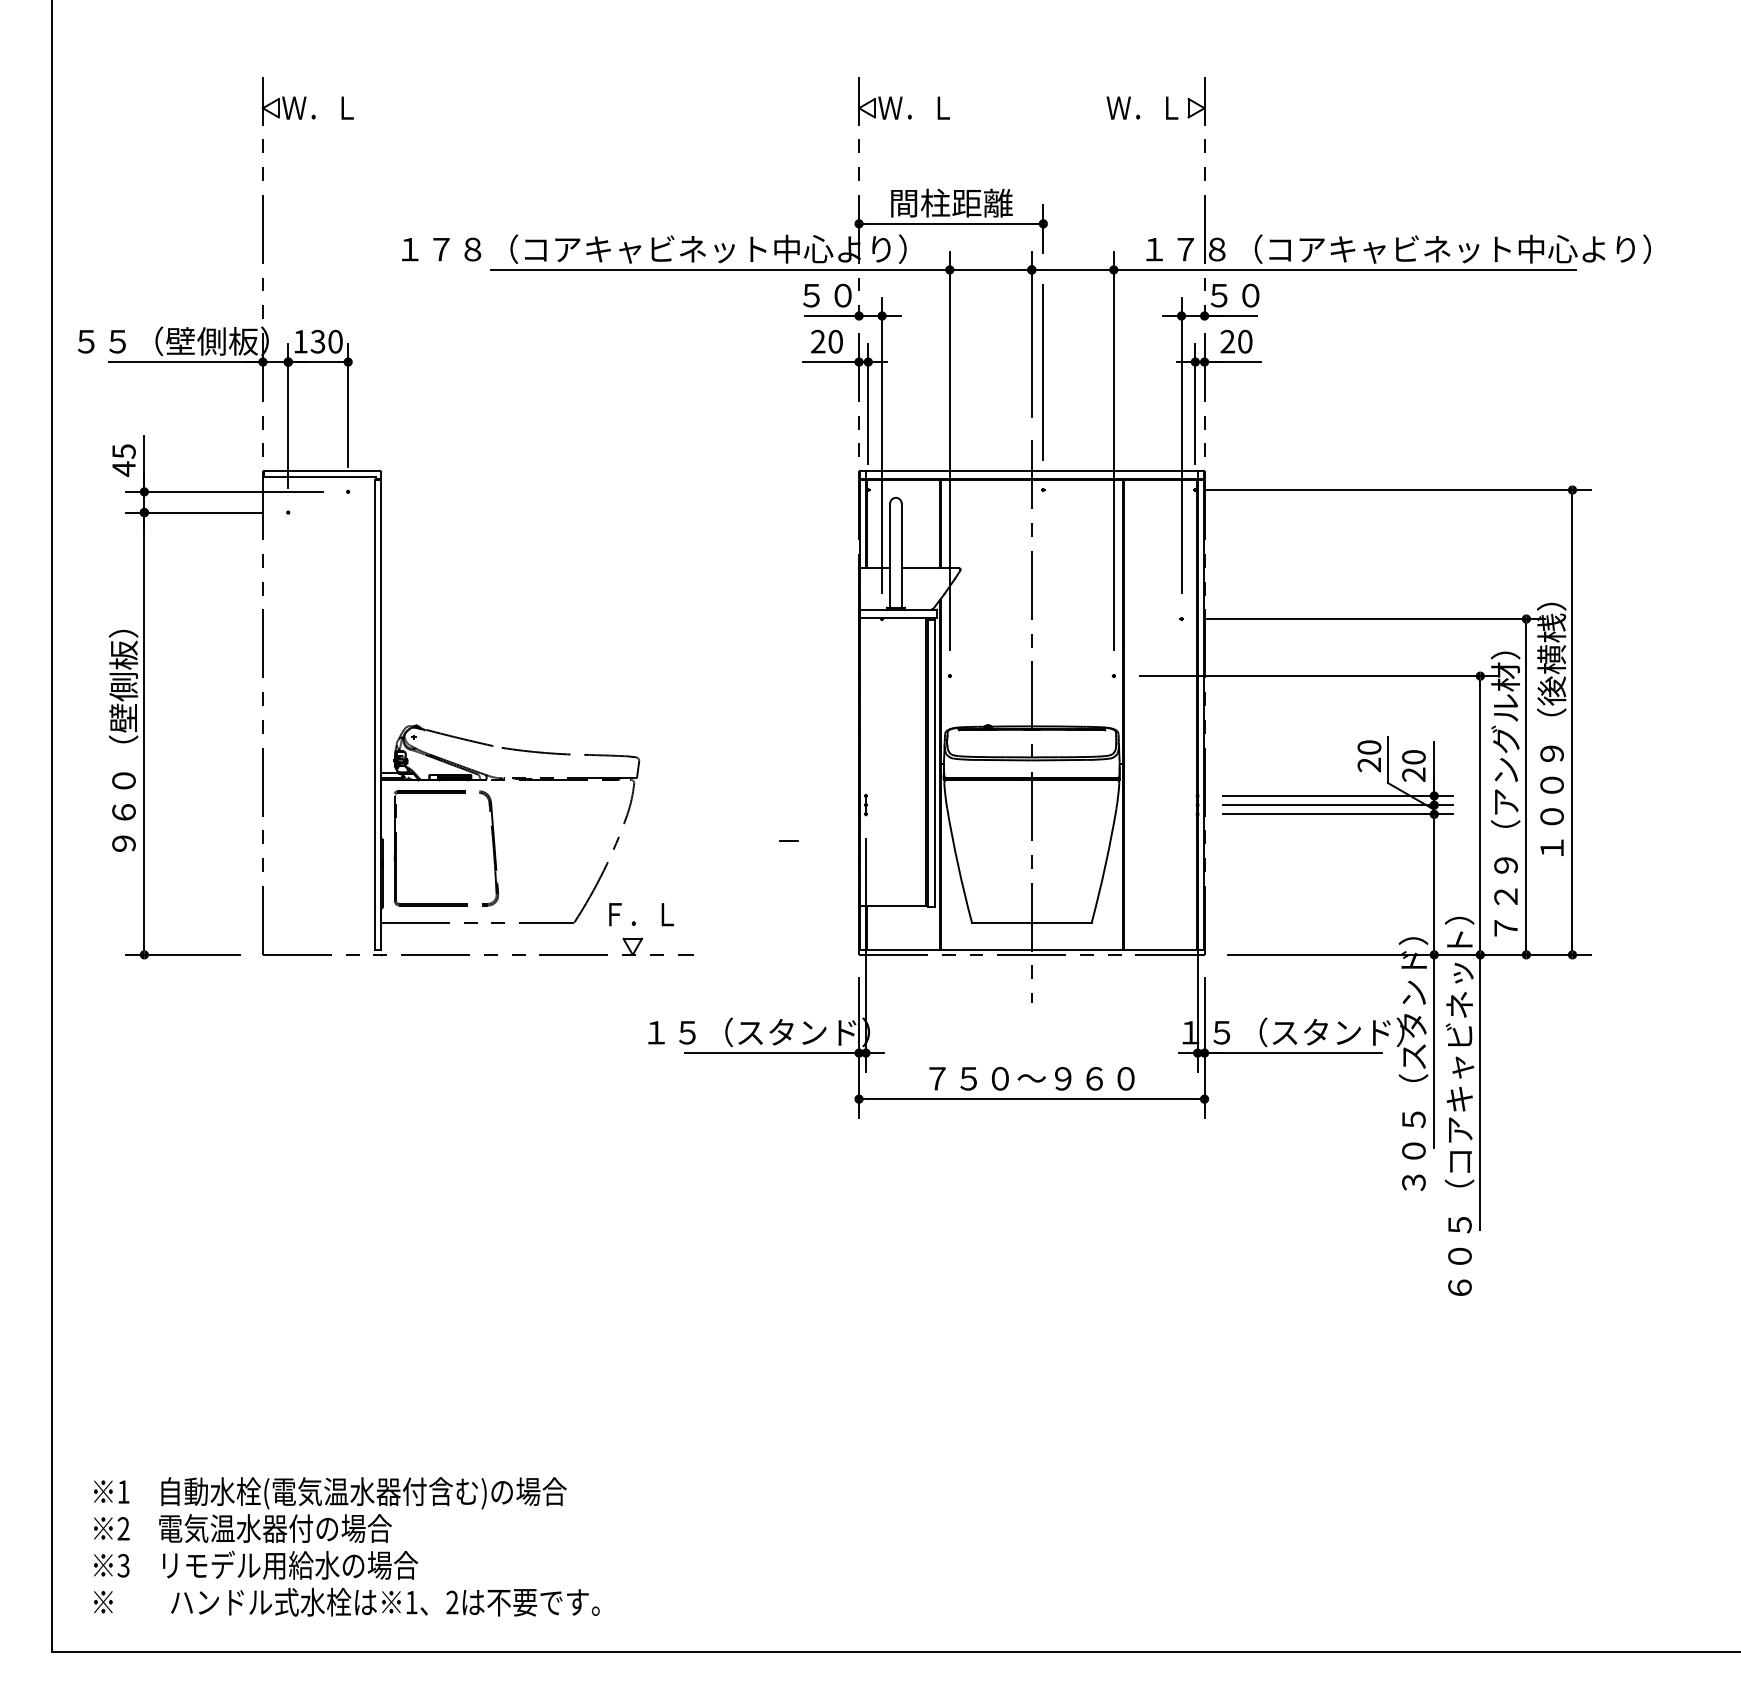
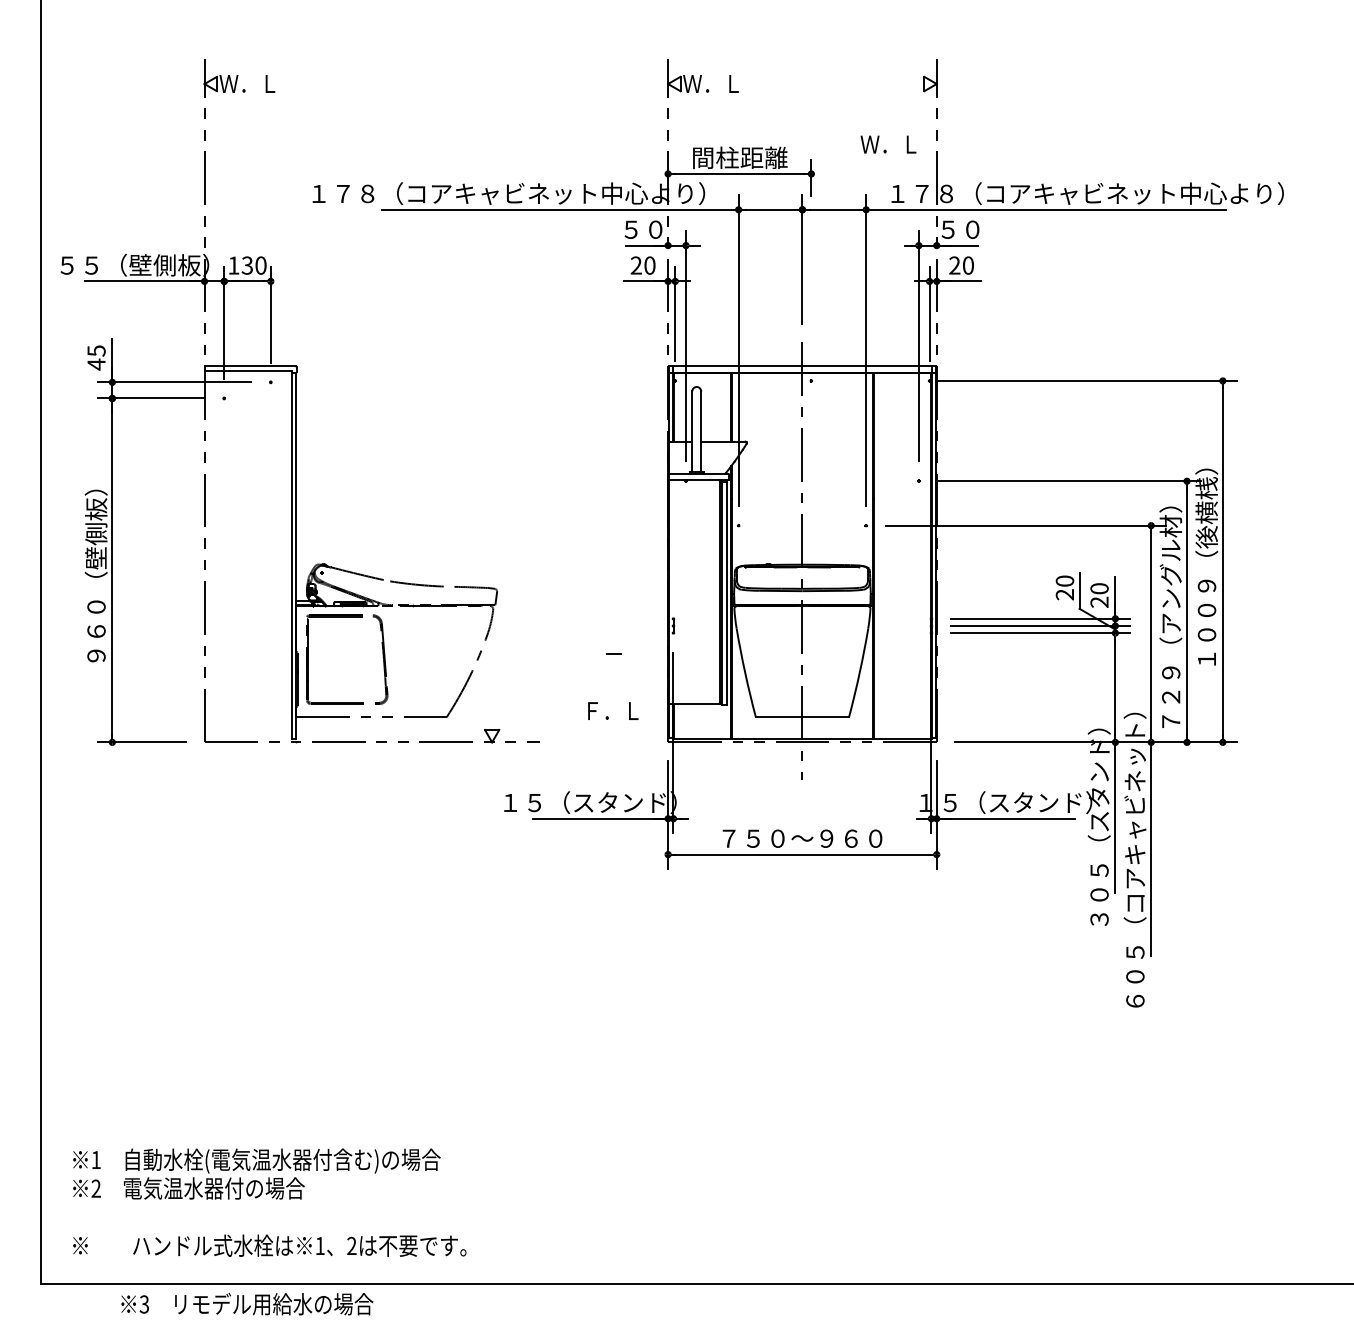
text: (1142, 107) -> (888, 144), moved
line: (1043, 372) -> (811, 289), removed
text: (641, 914) -> (613, 710), moved
text: (256, 1564) -> (247, 1303), moved

